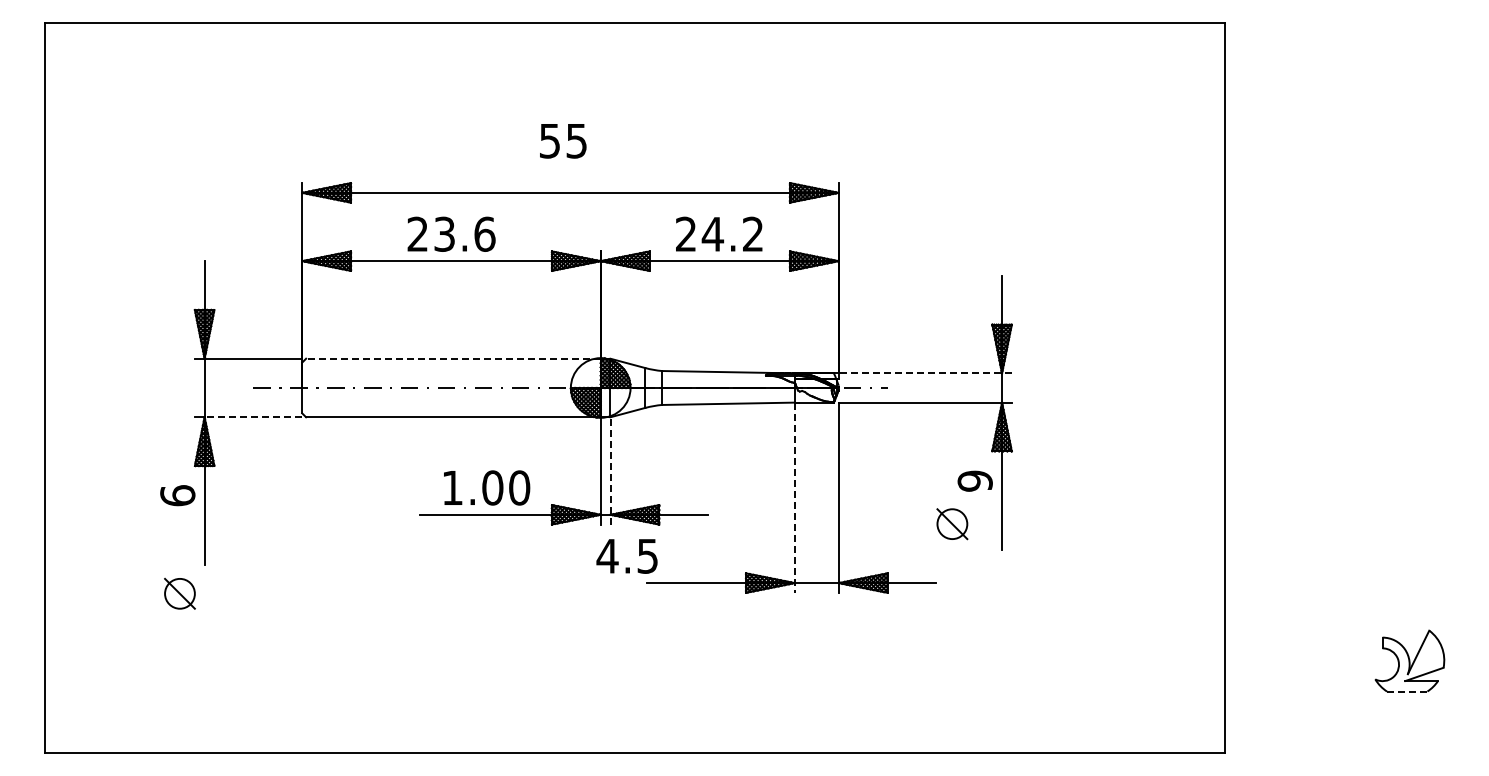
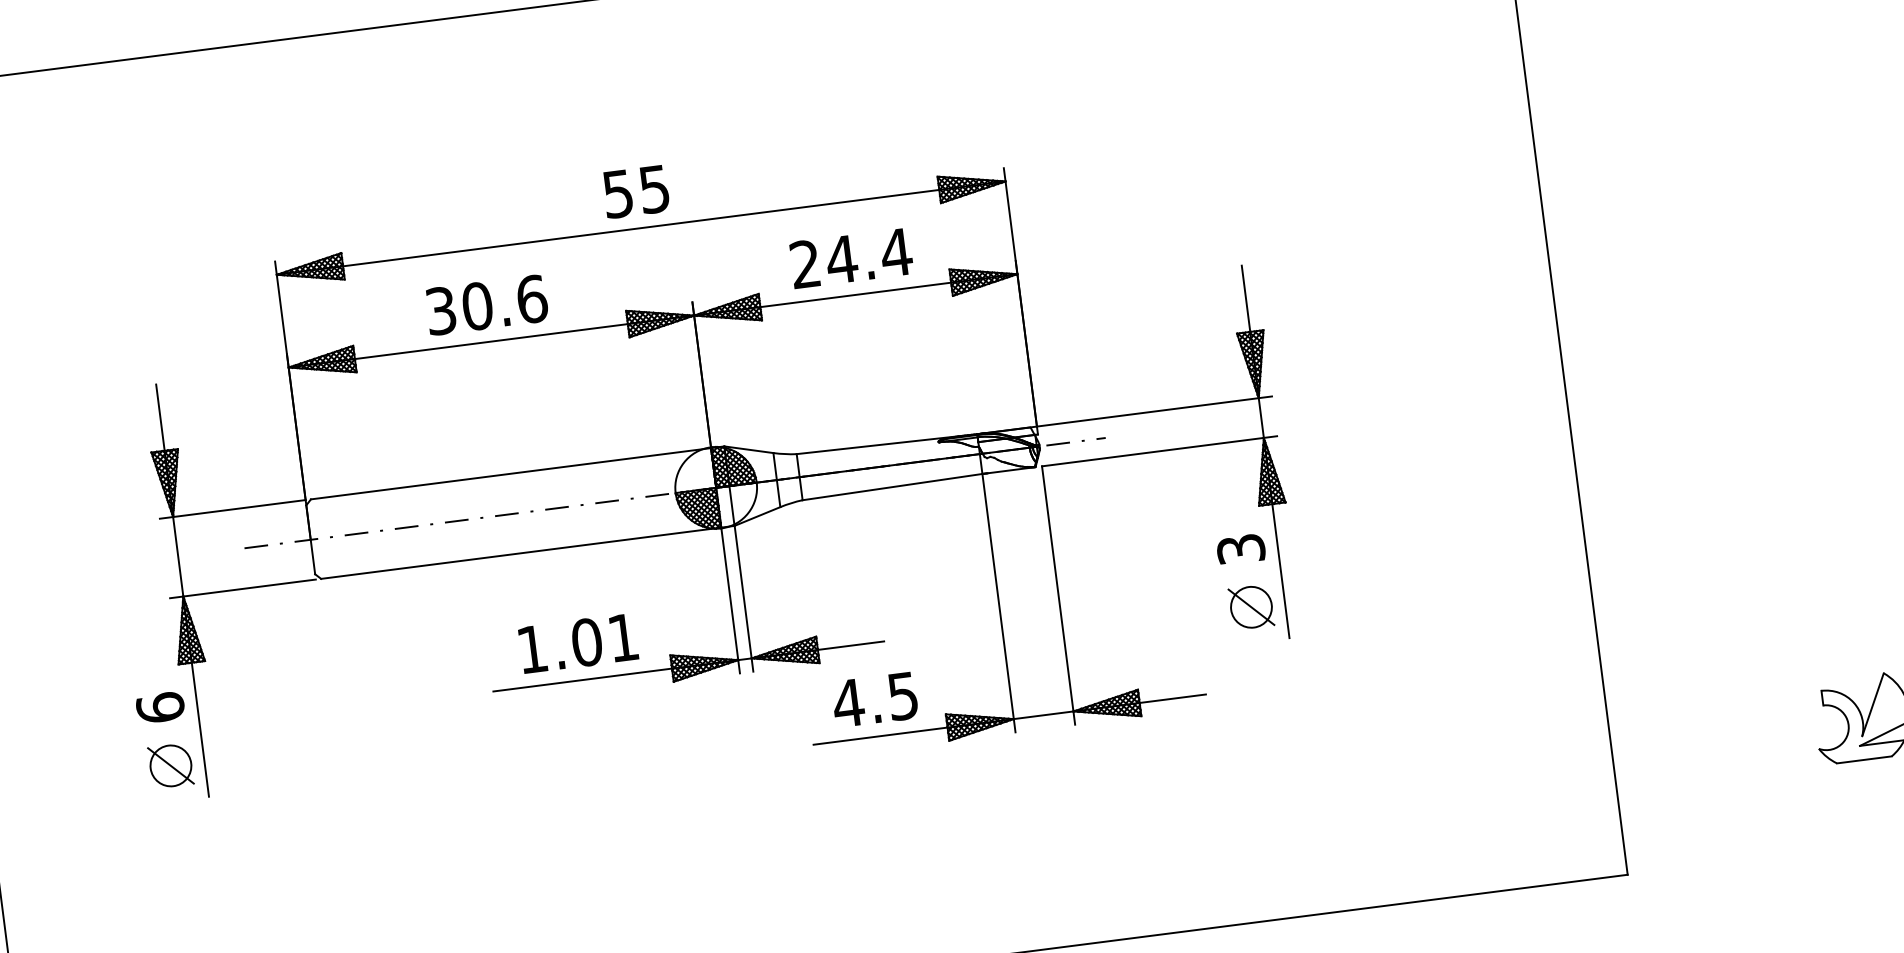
text: (563, 141) -> (636, 192), moved
text: (431, 233) -> (459, 307), 23.6 -> 30.6
text: (753, 233) -> (896, 251), 24.2 -> 24.4
line: (452, 358) -> (509, 473), dashed -> solid
line: (925, 373) -> (1154, 411), dashed -> solid
line: (253, 417) -> (249, 588), dashed -> solid
line: (610, 470) -> (743, 598), dashed -> solid
text: (974, 480) -> (1239, 548), 9 -> 3
text: (519, 487) -> (623, 637), 1.00 -> 1.01
line: (794, 498) -> (998, 604), dashed -> solid
part: (952, 524) -> (1251, 607), moved
text: (626, 556) -> (874, 700), moved
part: (179, 593) -> (170, 765), moved
line: (1407, 691) -> (1864, 759), dashed -> solid

